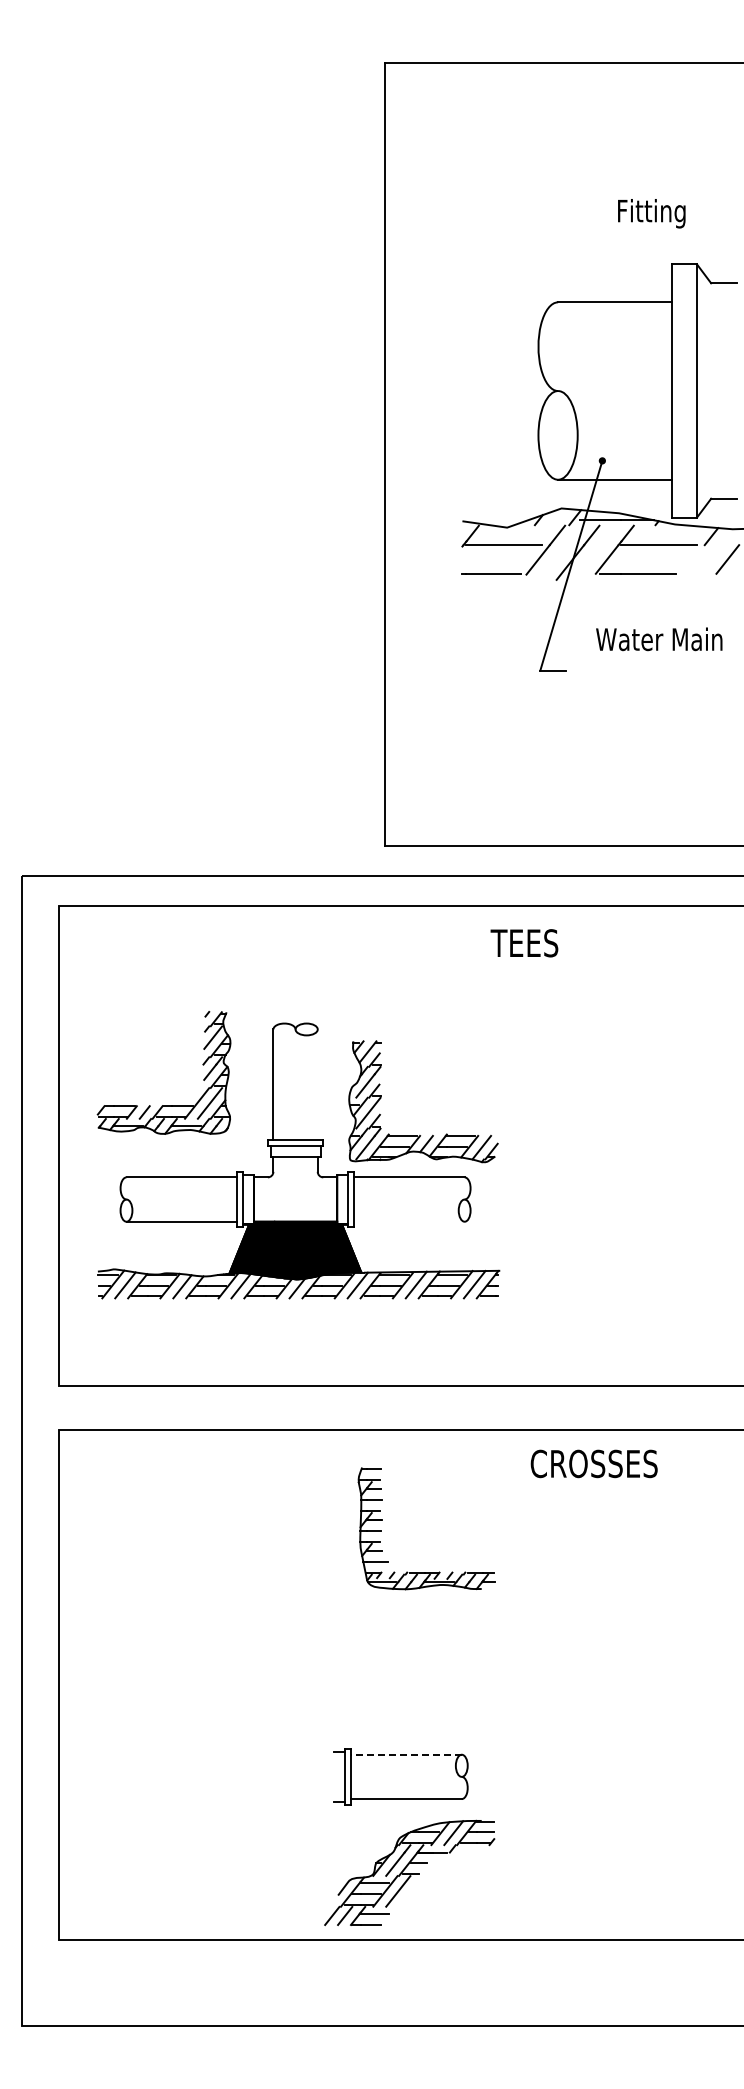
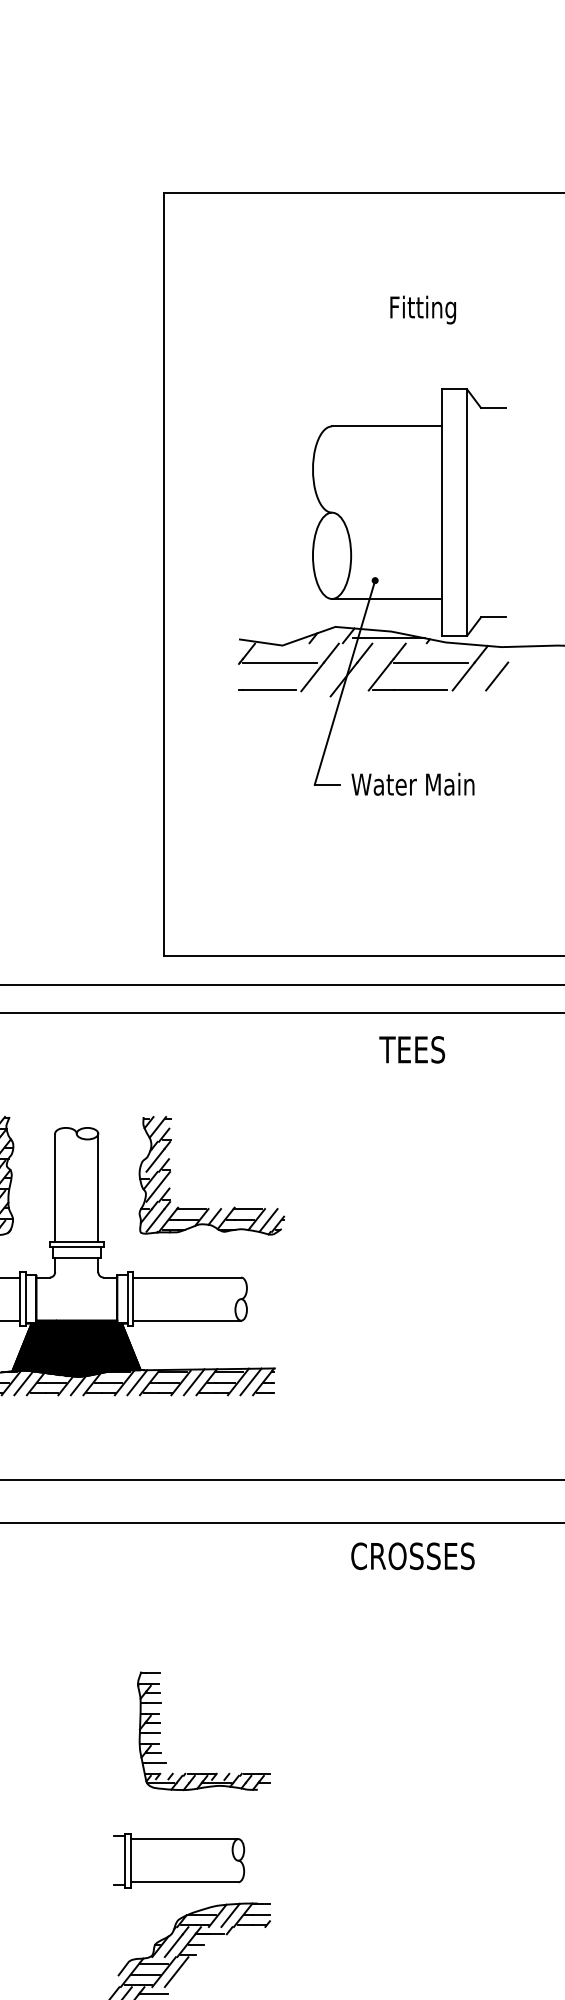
text: (651, 213) -> (422, 309), moved
line: (693, 559) -> (463, 676), added
text: (659, 639) -> (413, 784), moved
text: (524, 943) -> (412, 1050), moved
line: (317, 1084) -> (98, 1187), added
part: (421, 1135) -> (209, 1208), moved
line: (408, 1221) -> (186, 1320), added
text: (593, 1463) -> (412, 1555), moved
part: (426, 1572) -> (204, 1773), moved
line: (405, 1754) -> (183, 1838), dashed -> solid

